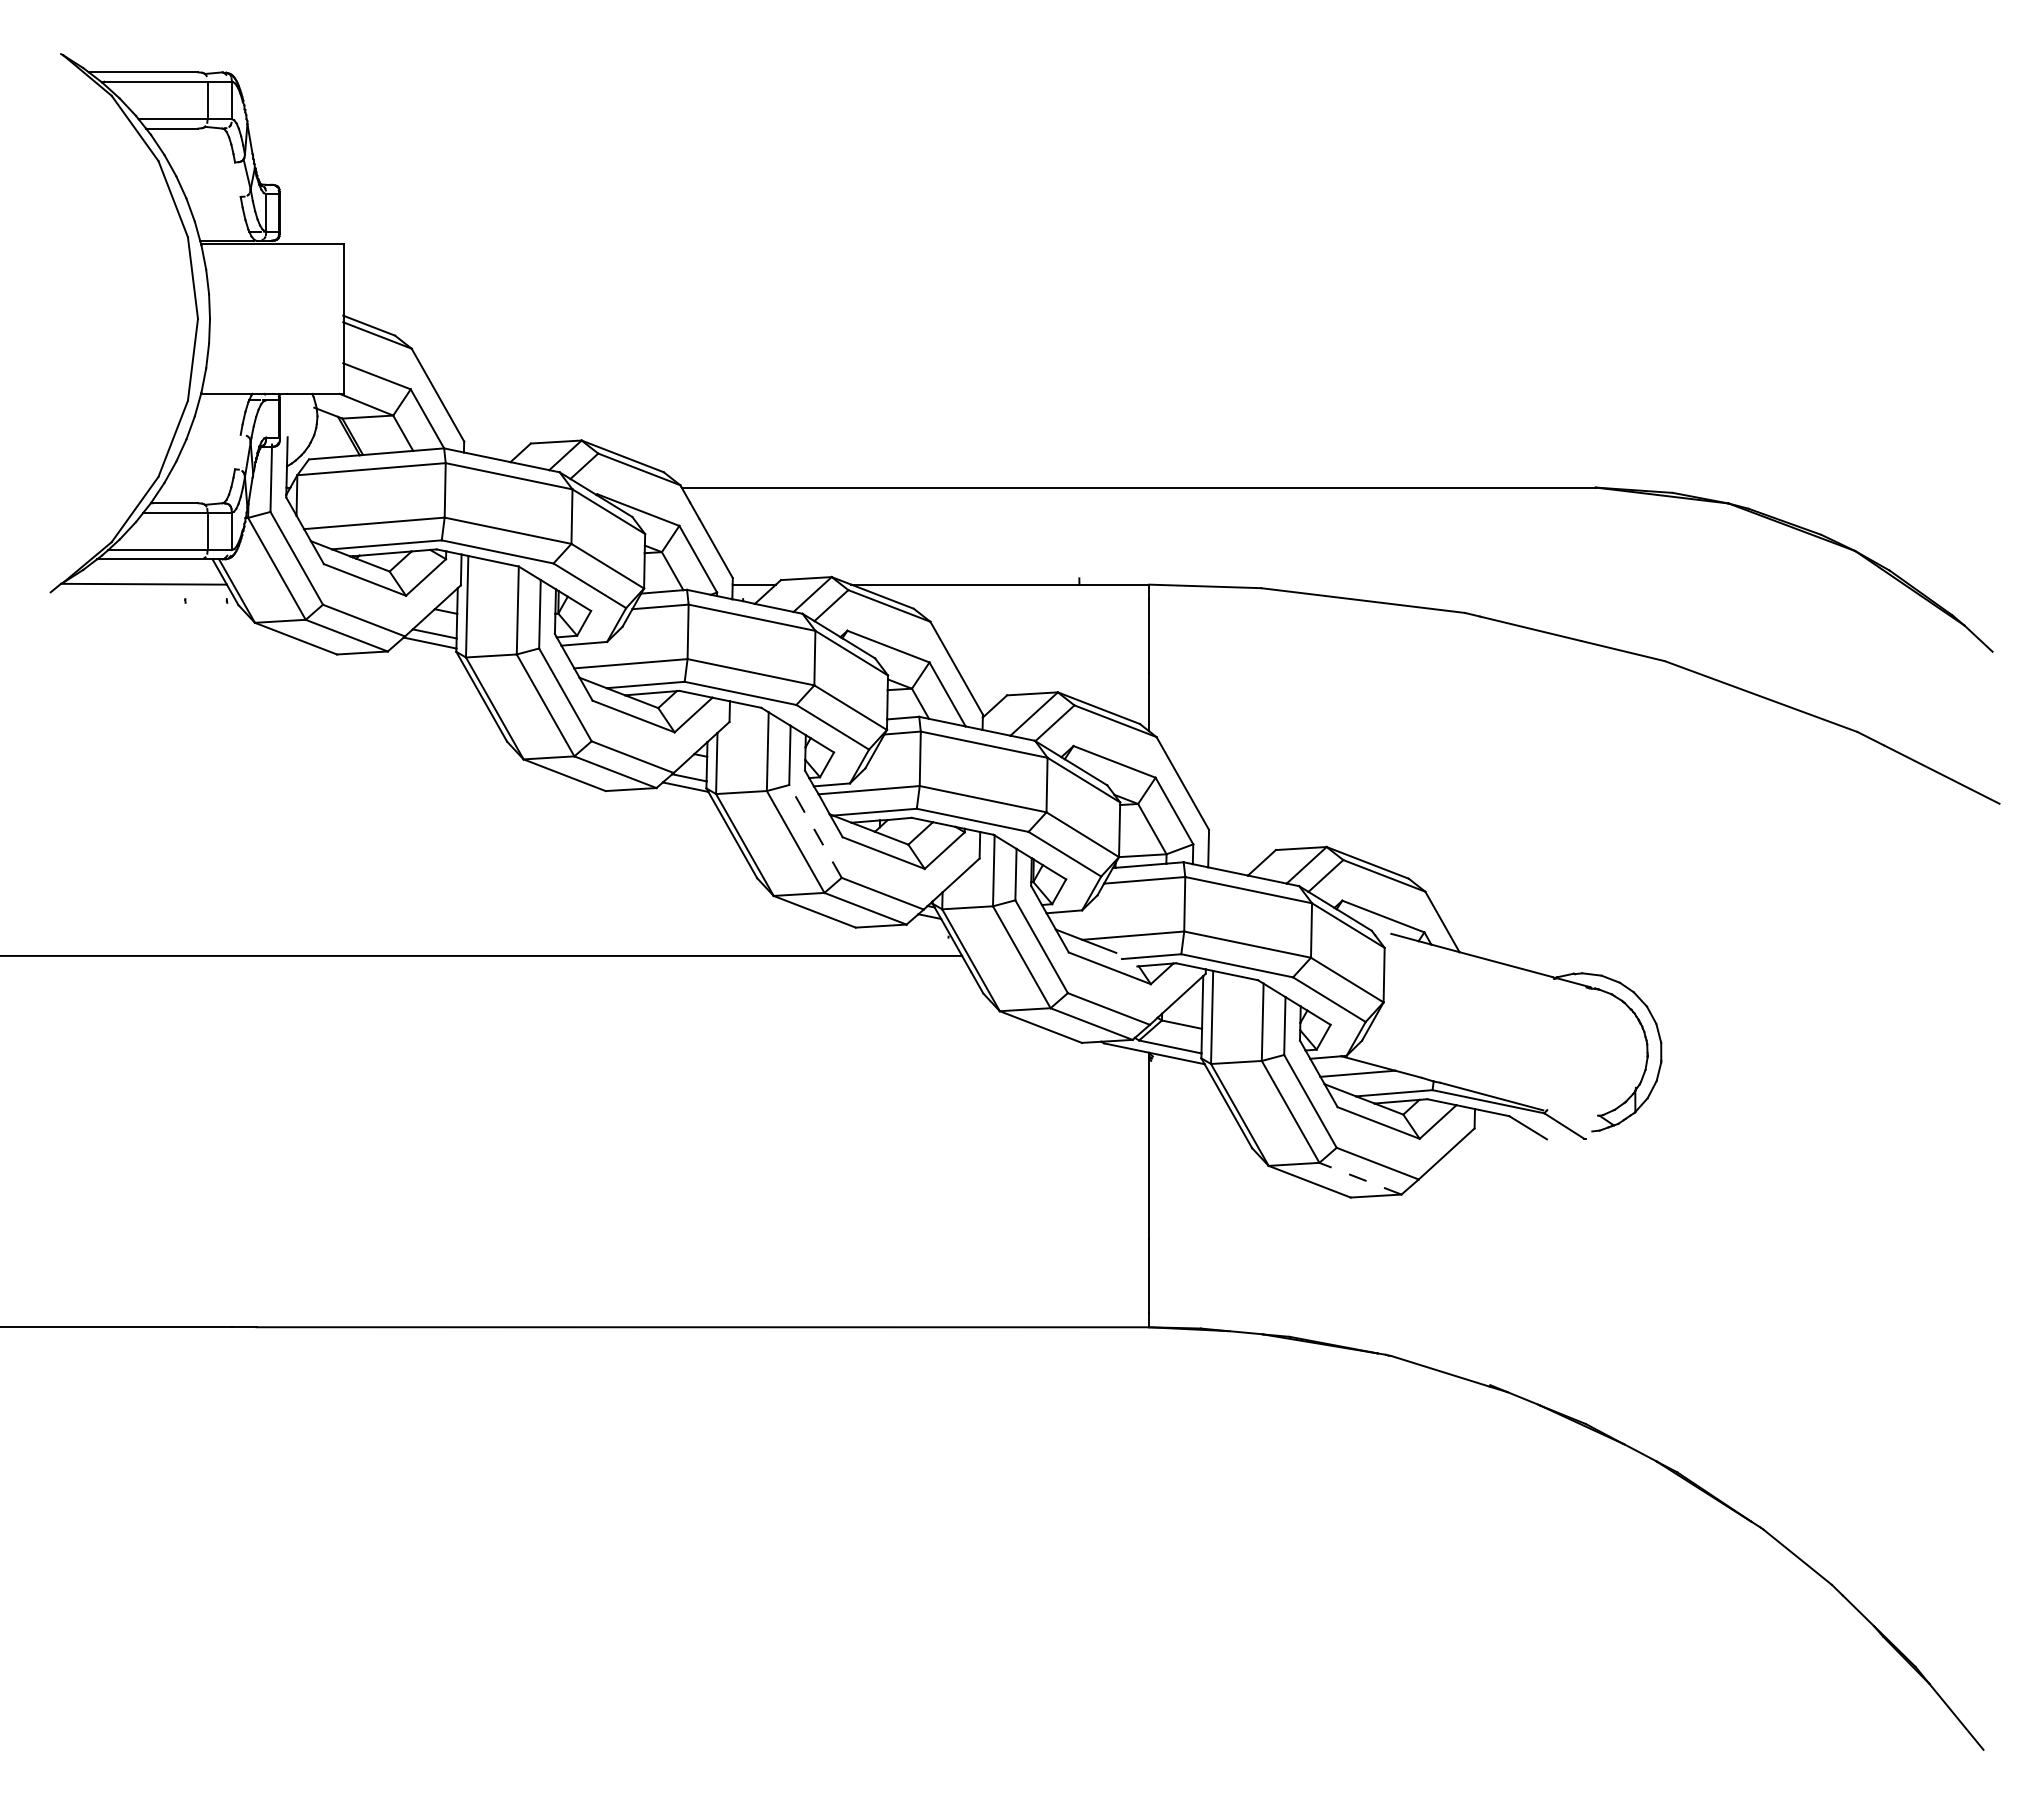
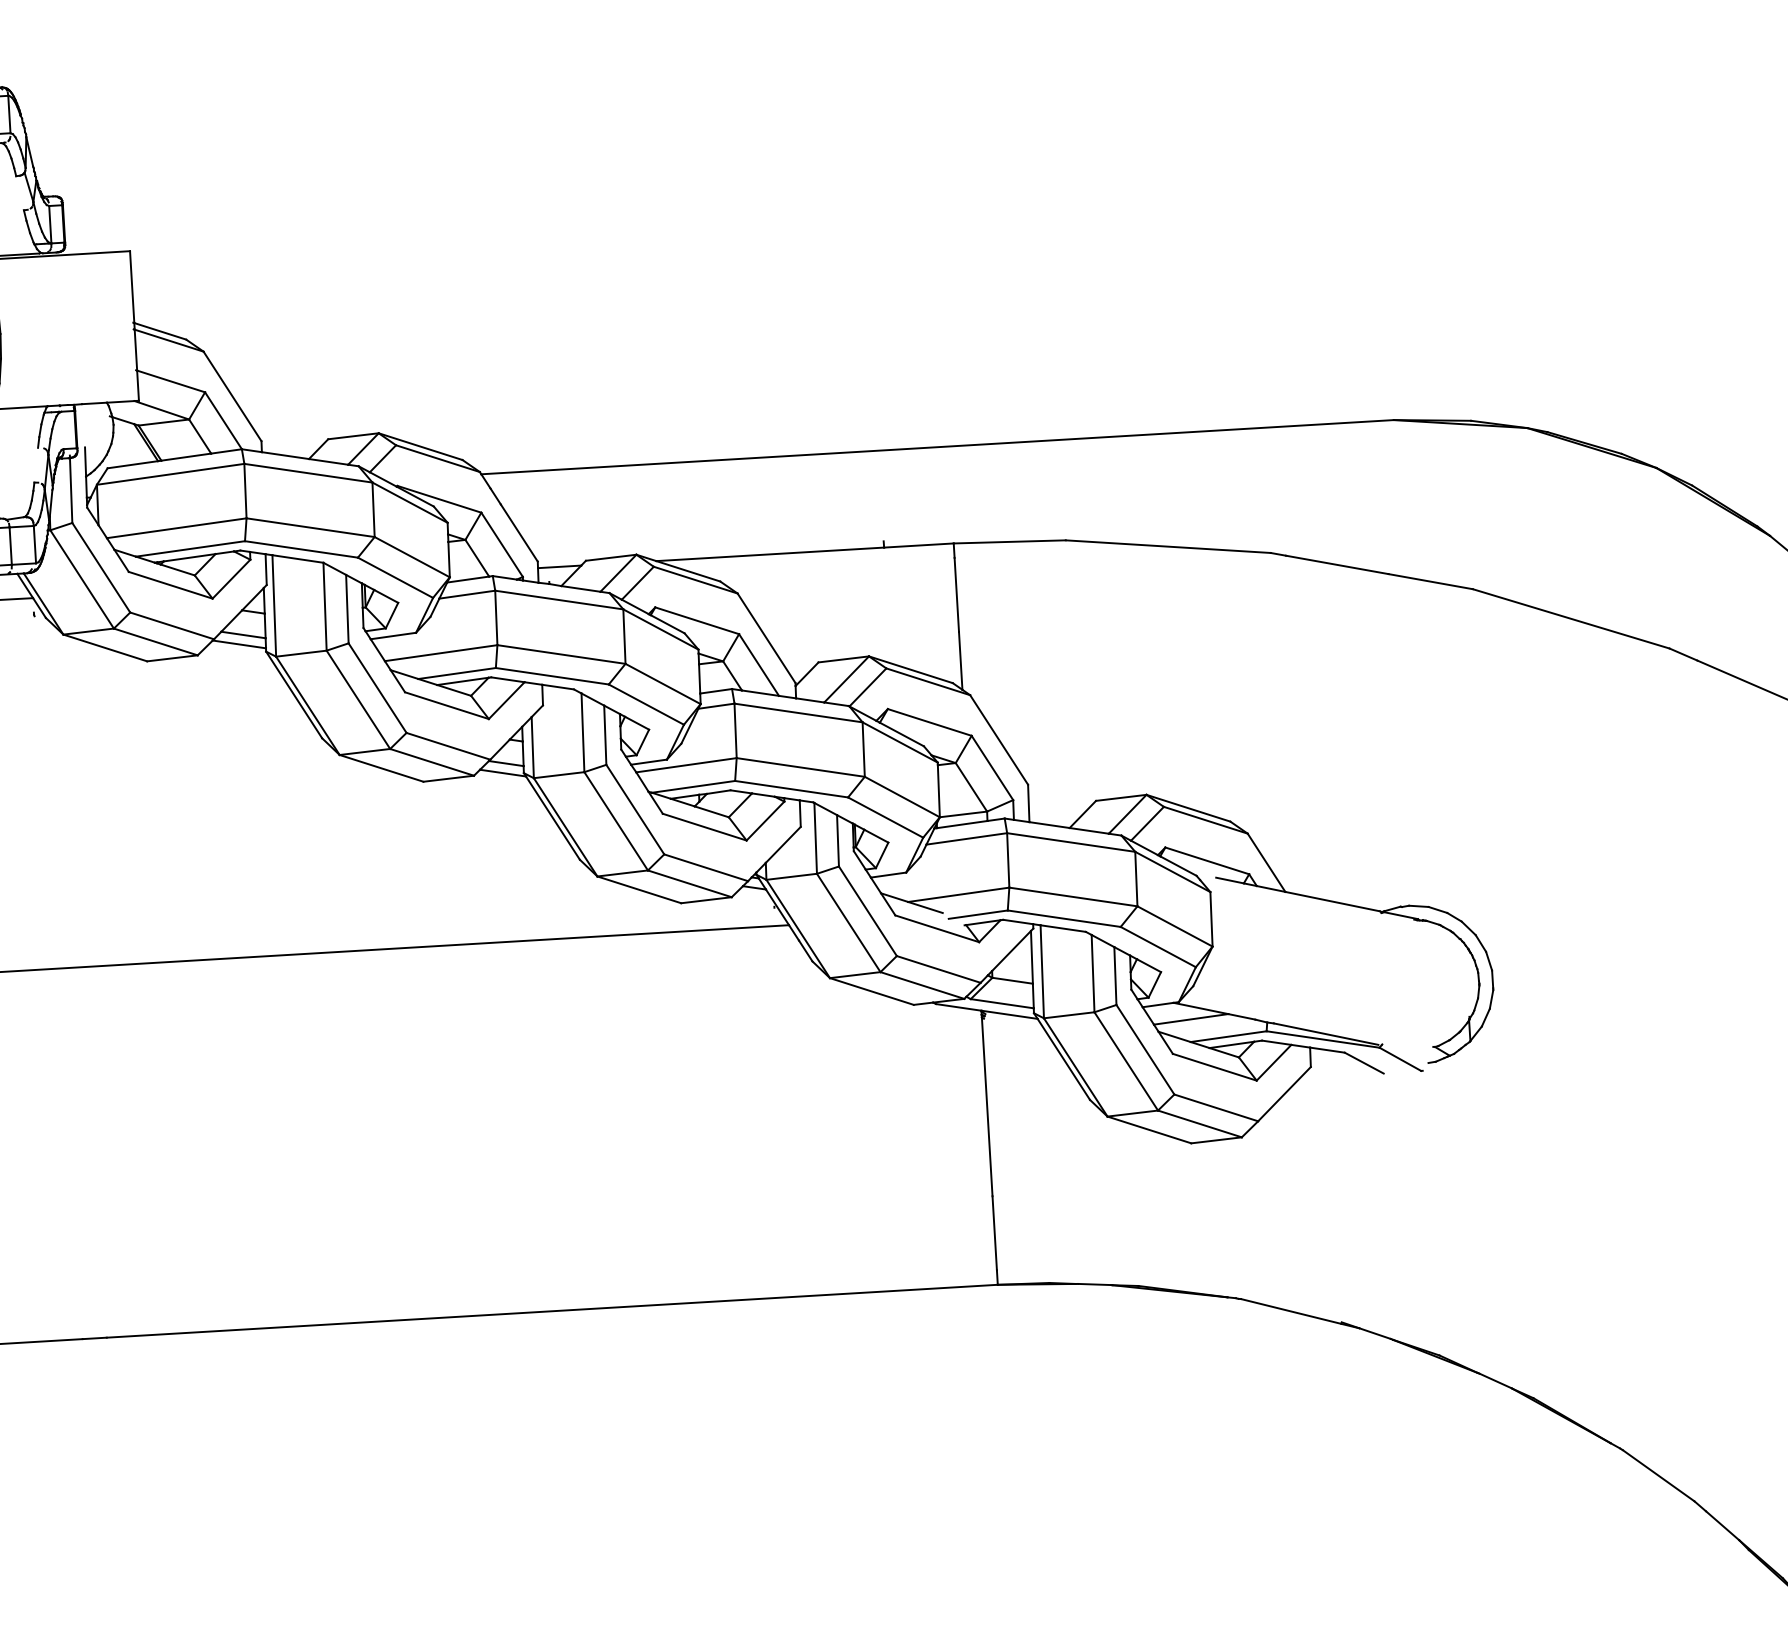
line: (815, 831) -> (635, 809), dashed -> solid
line: (1360, 1178) -> (1199, 1123), dashed -> solid

